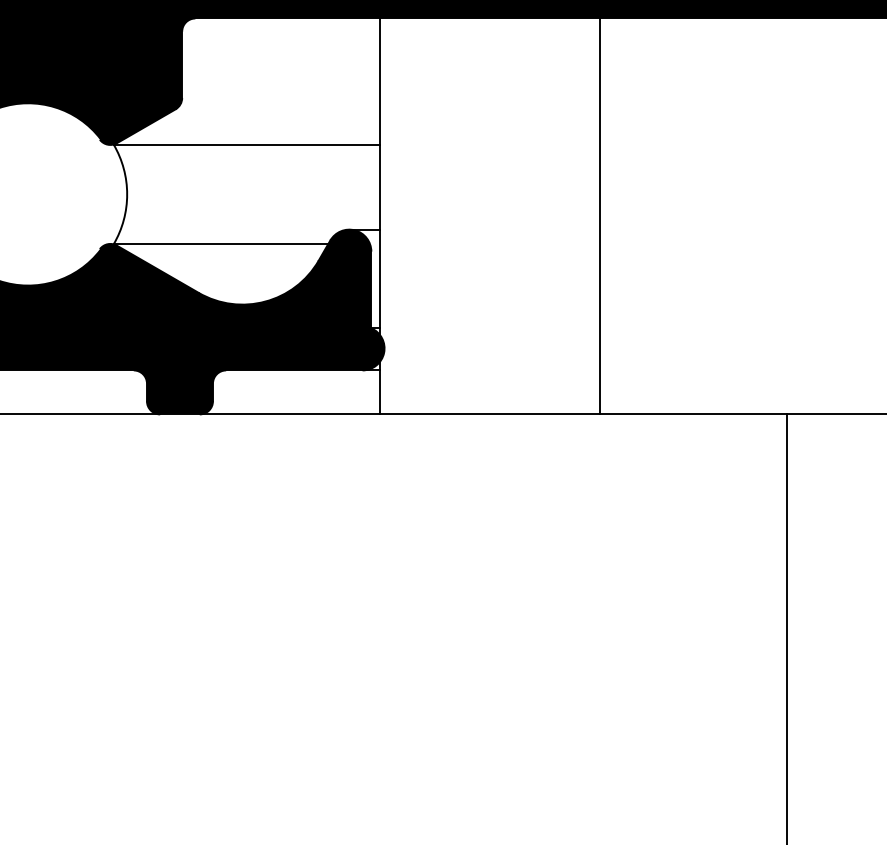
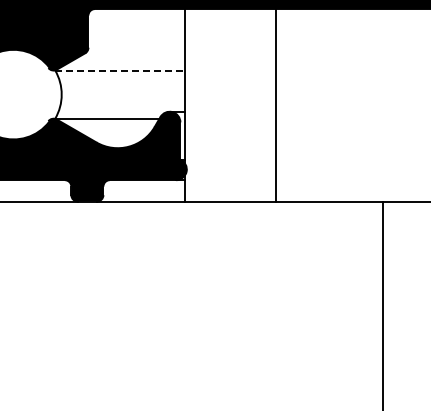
line: (246, 144) -> (119, 70), solid -> dashed
line: (599, 216) -> (275, 105), moved

